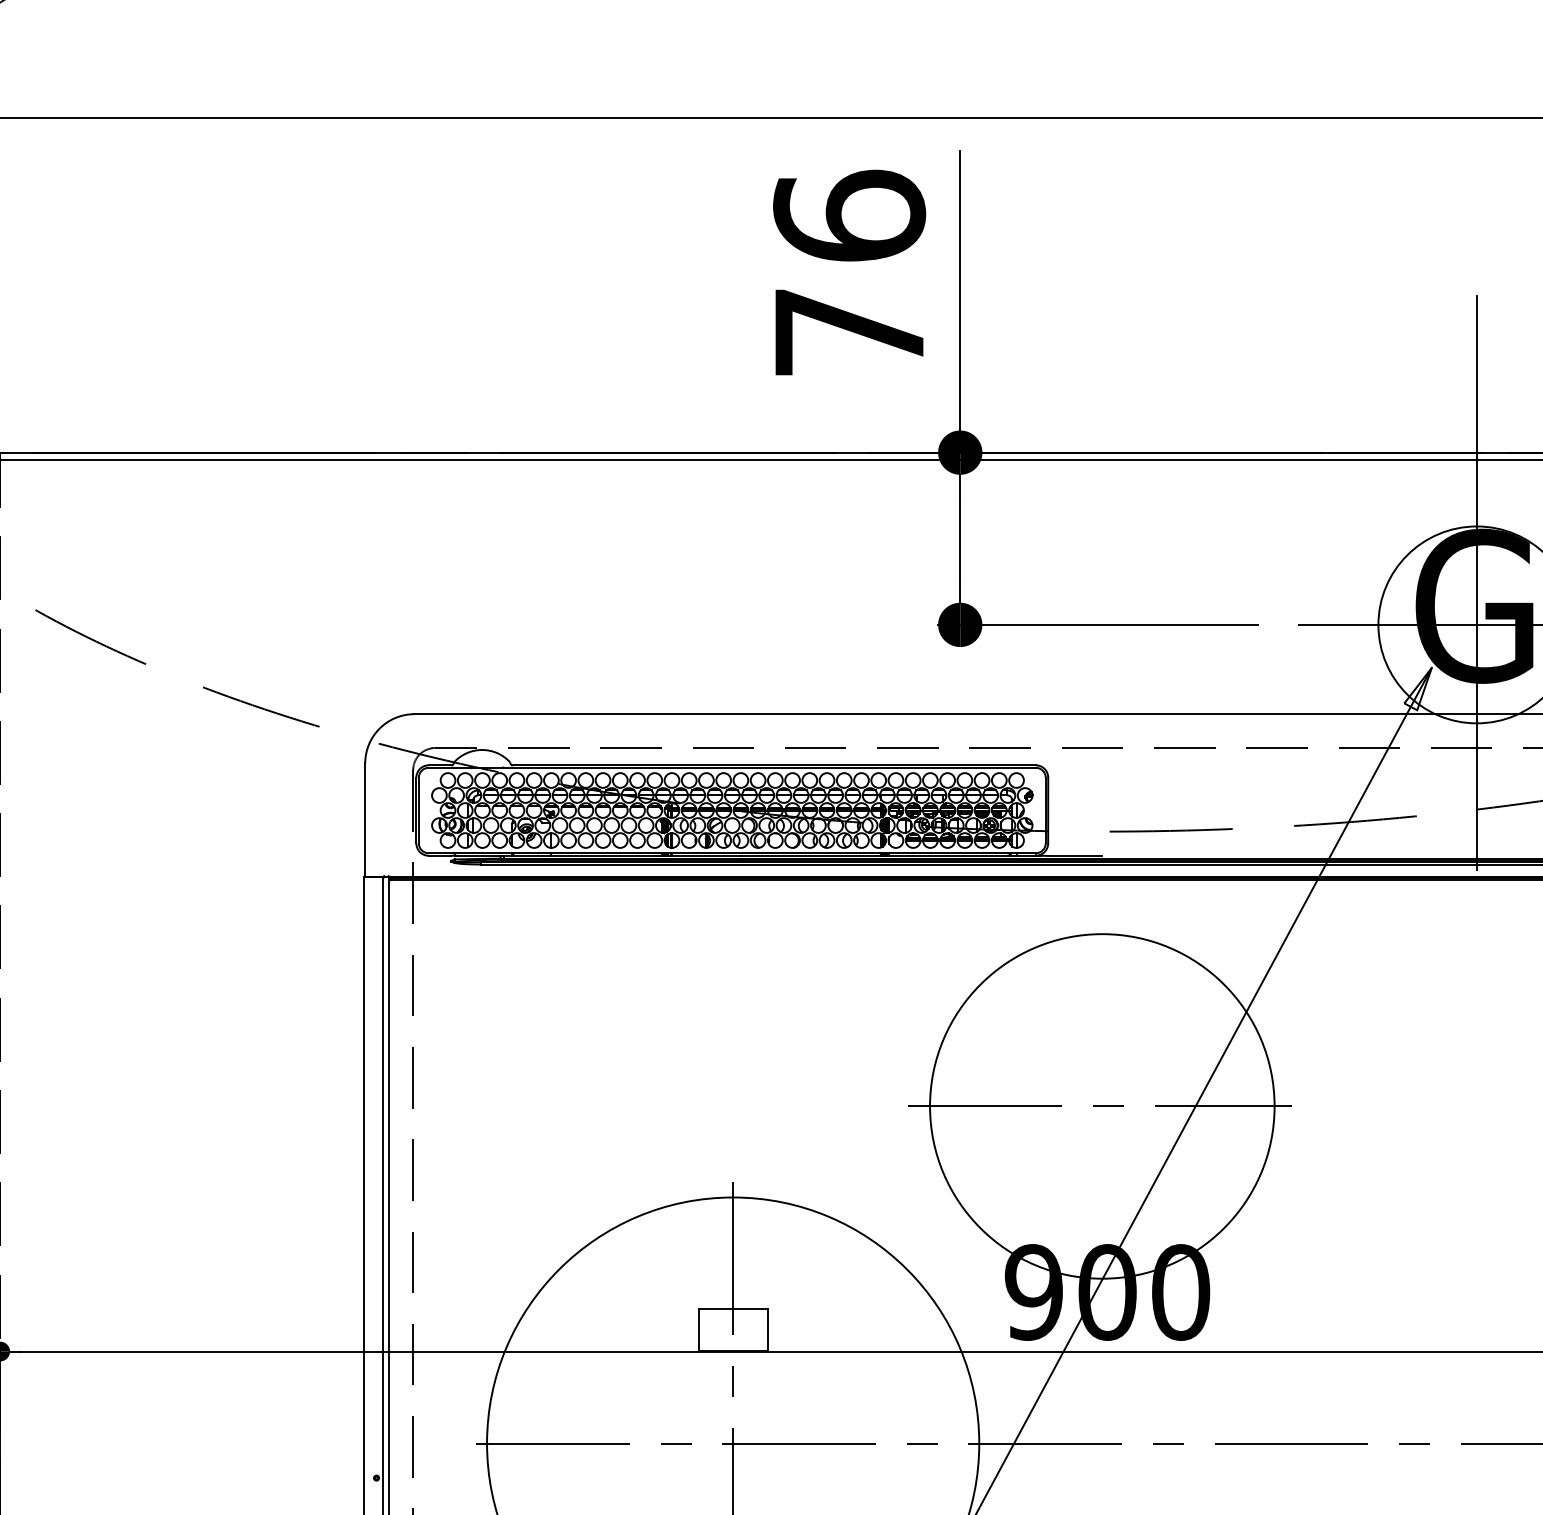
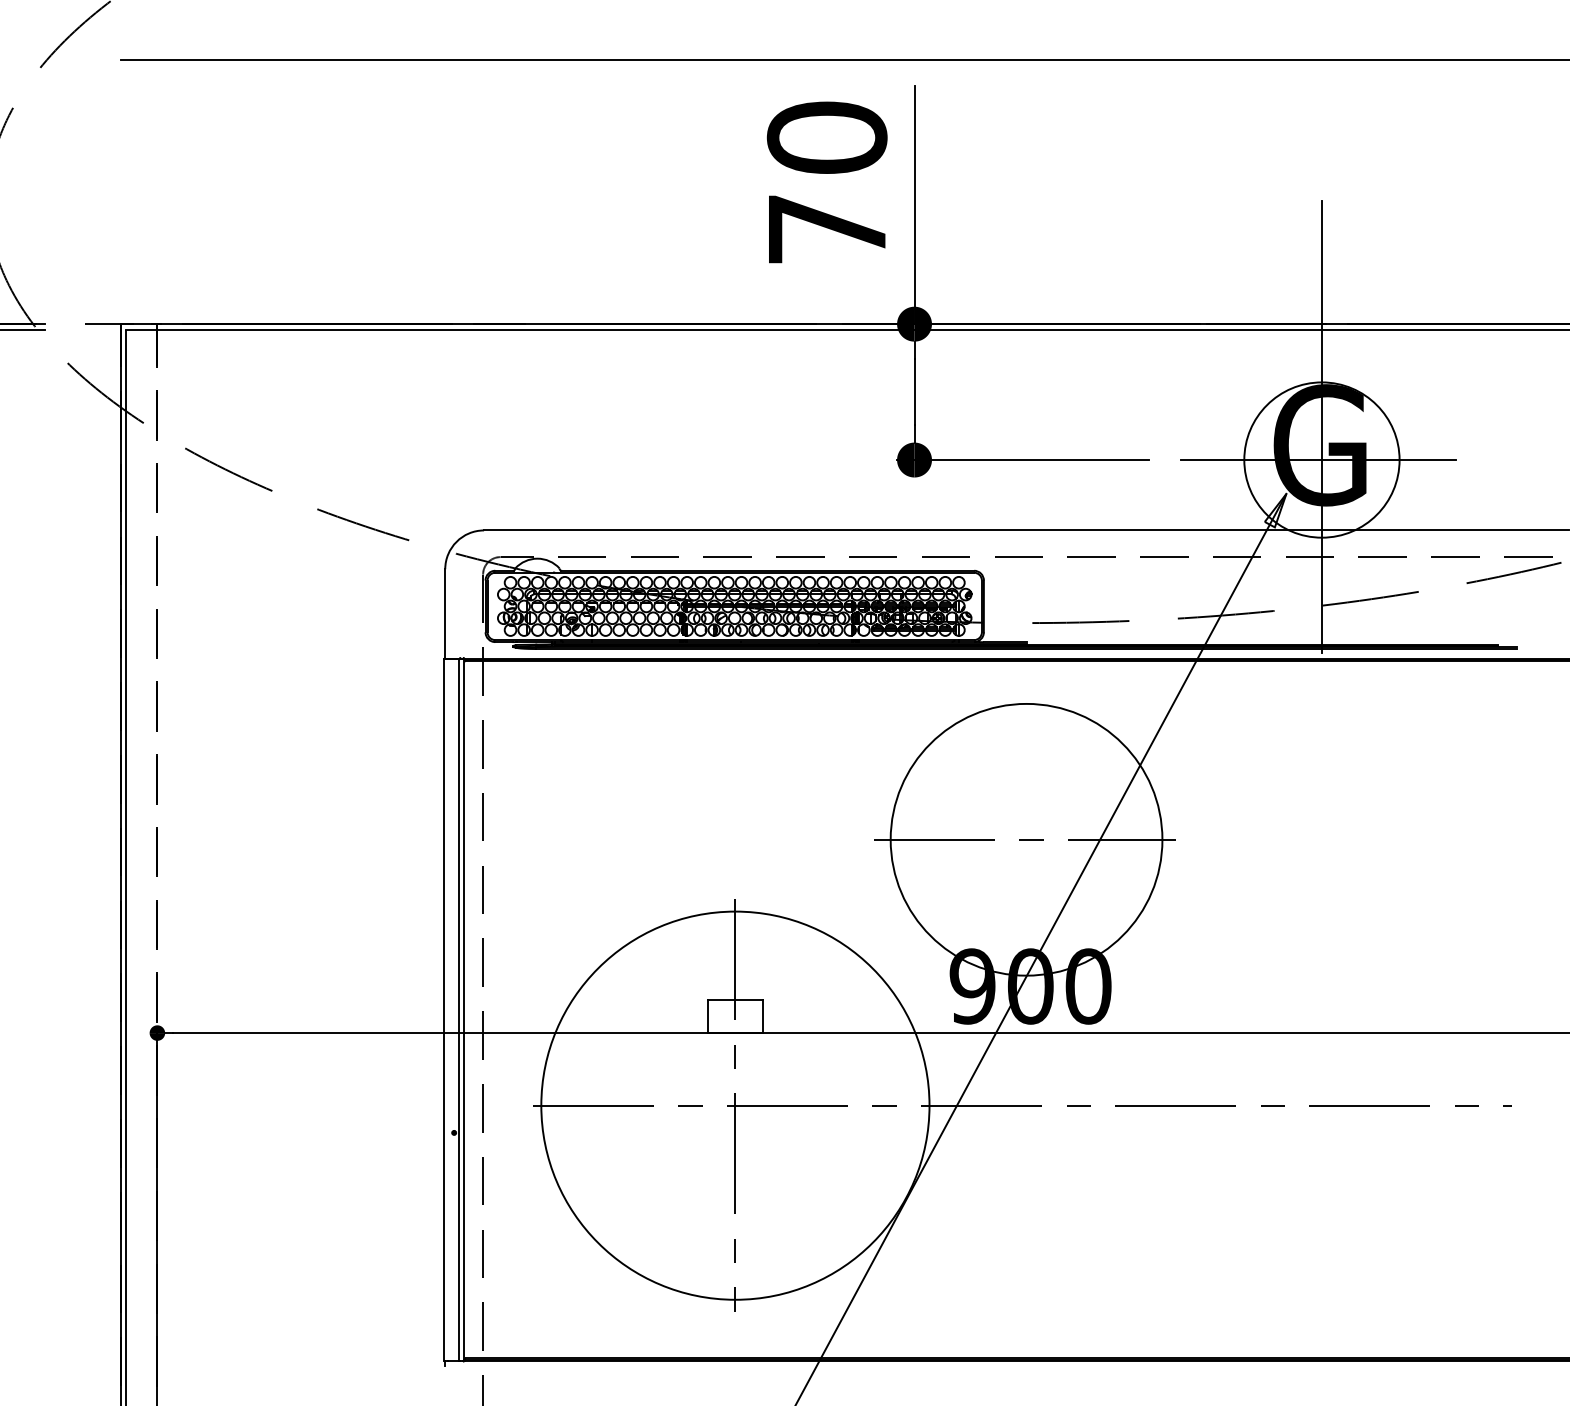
text: (848, 215) -> (826, 137), 76 -> 70

